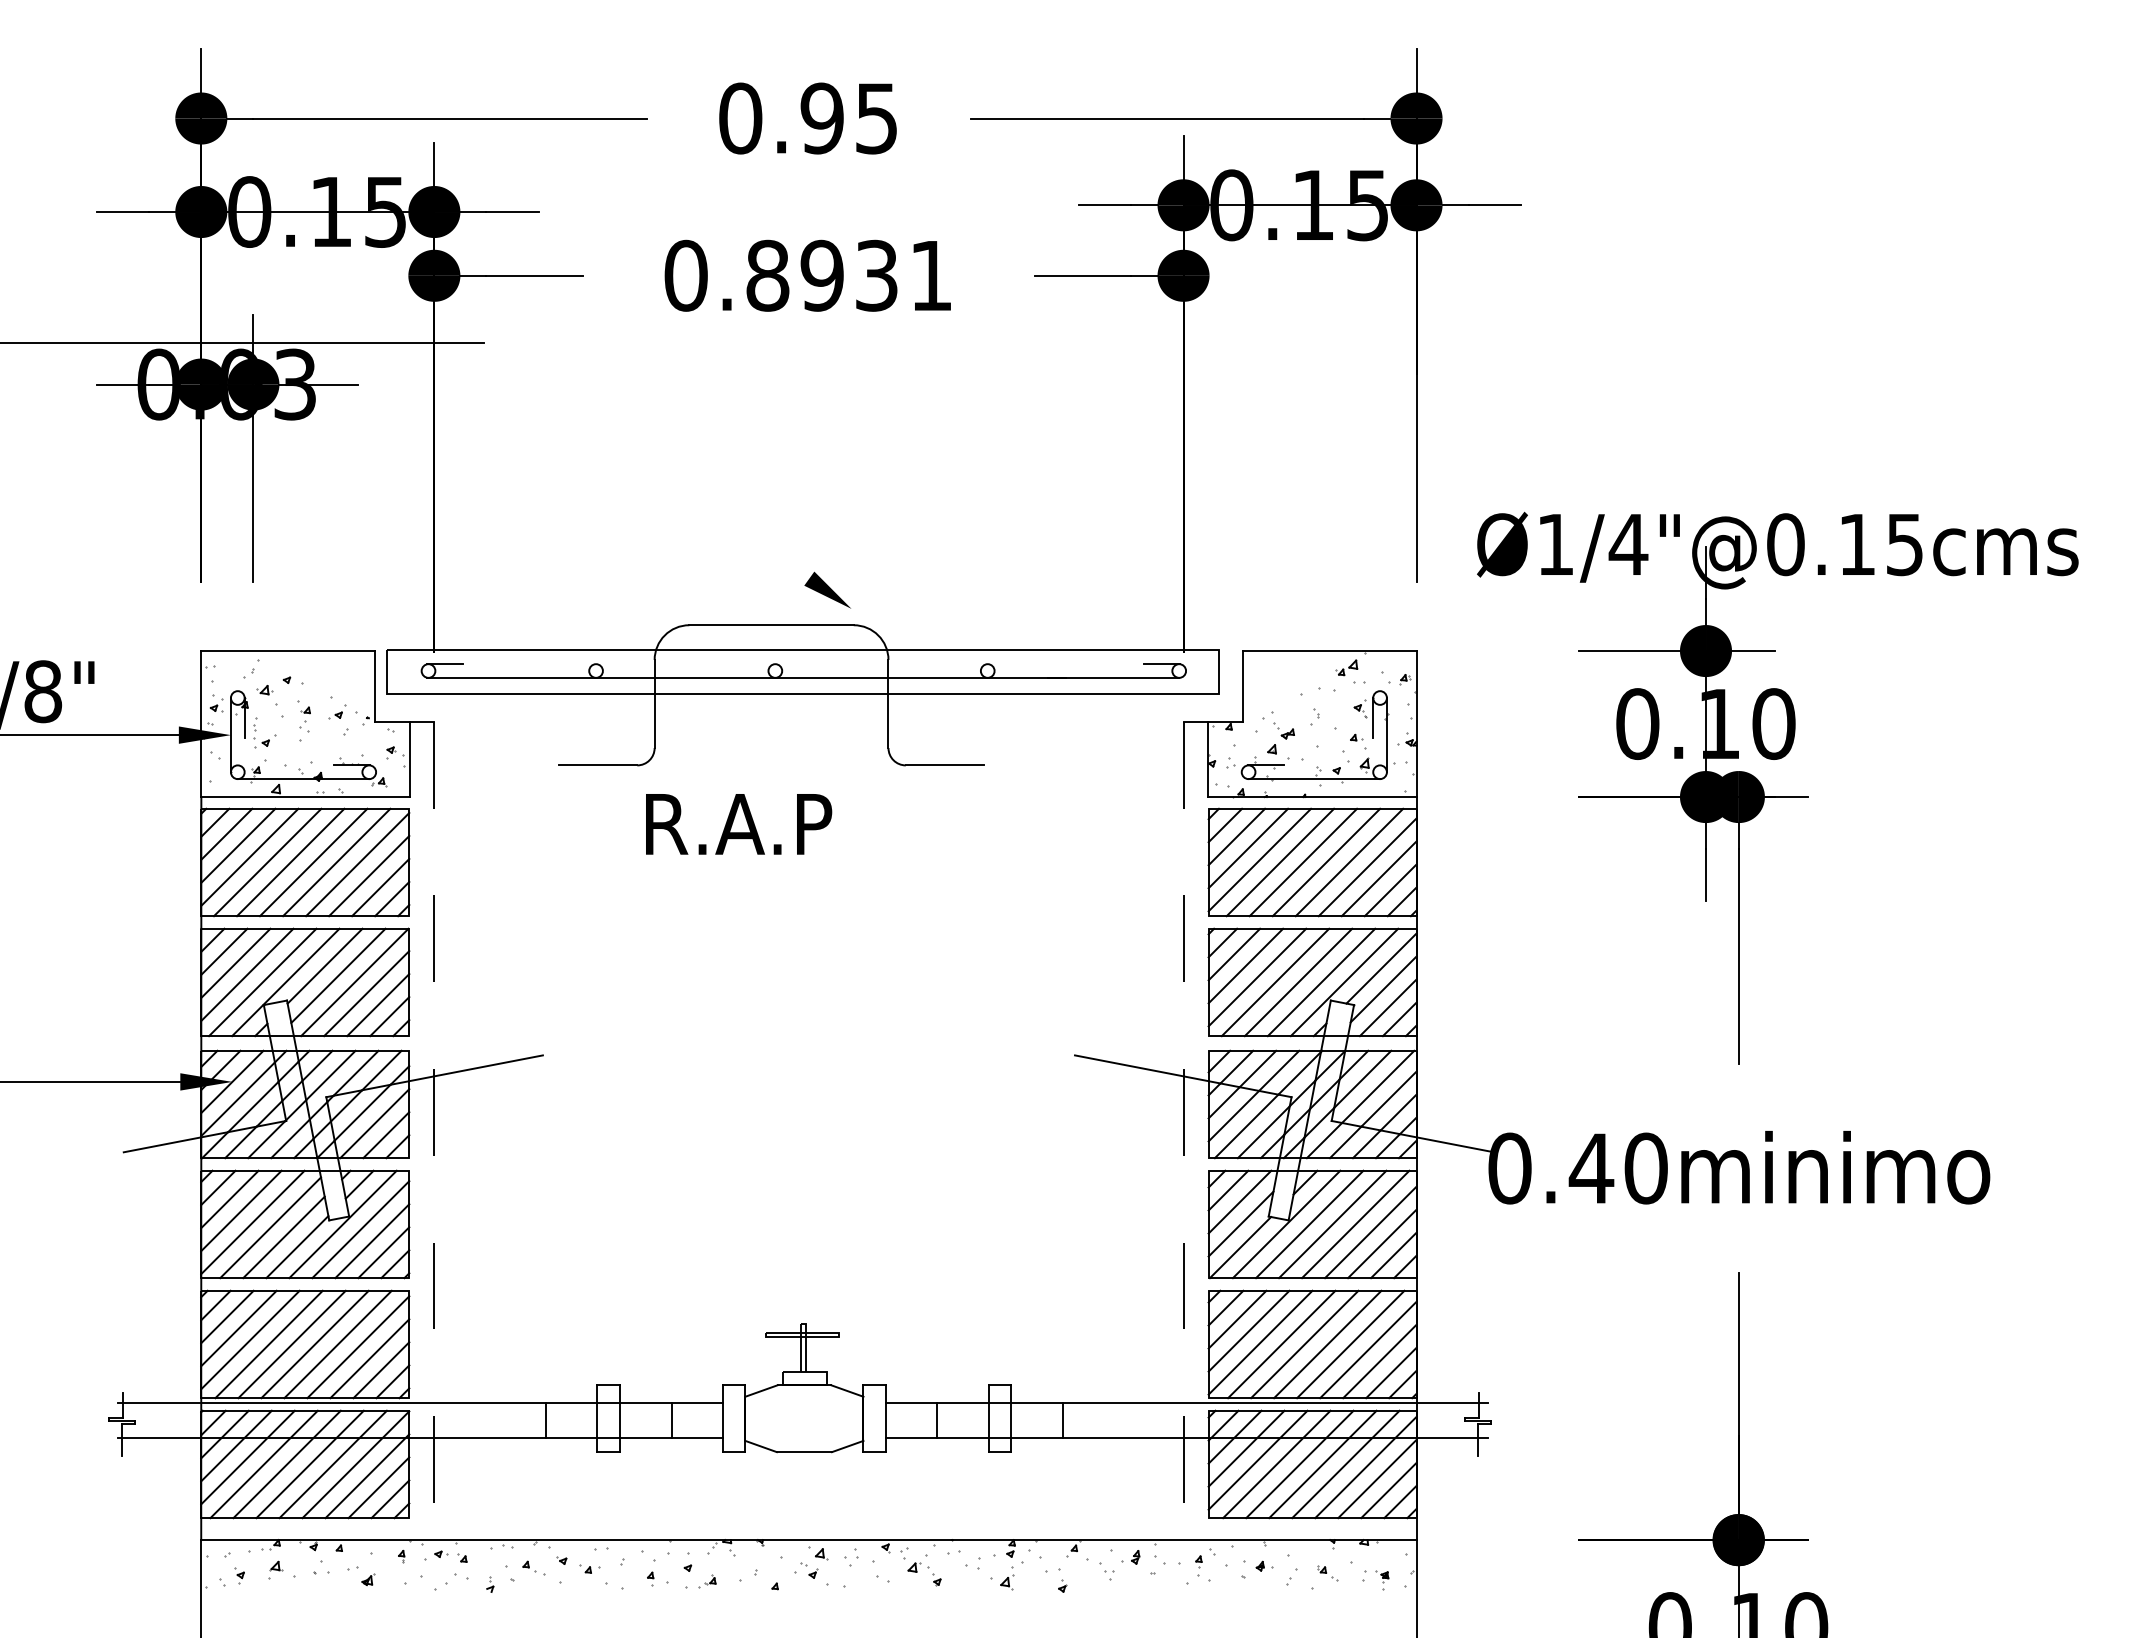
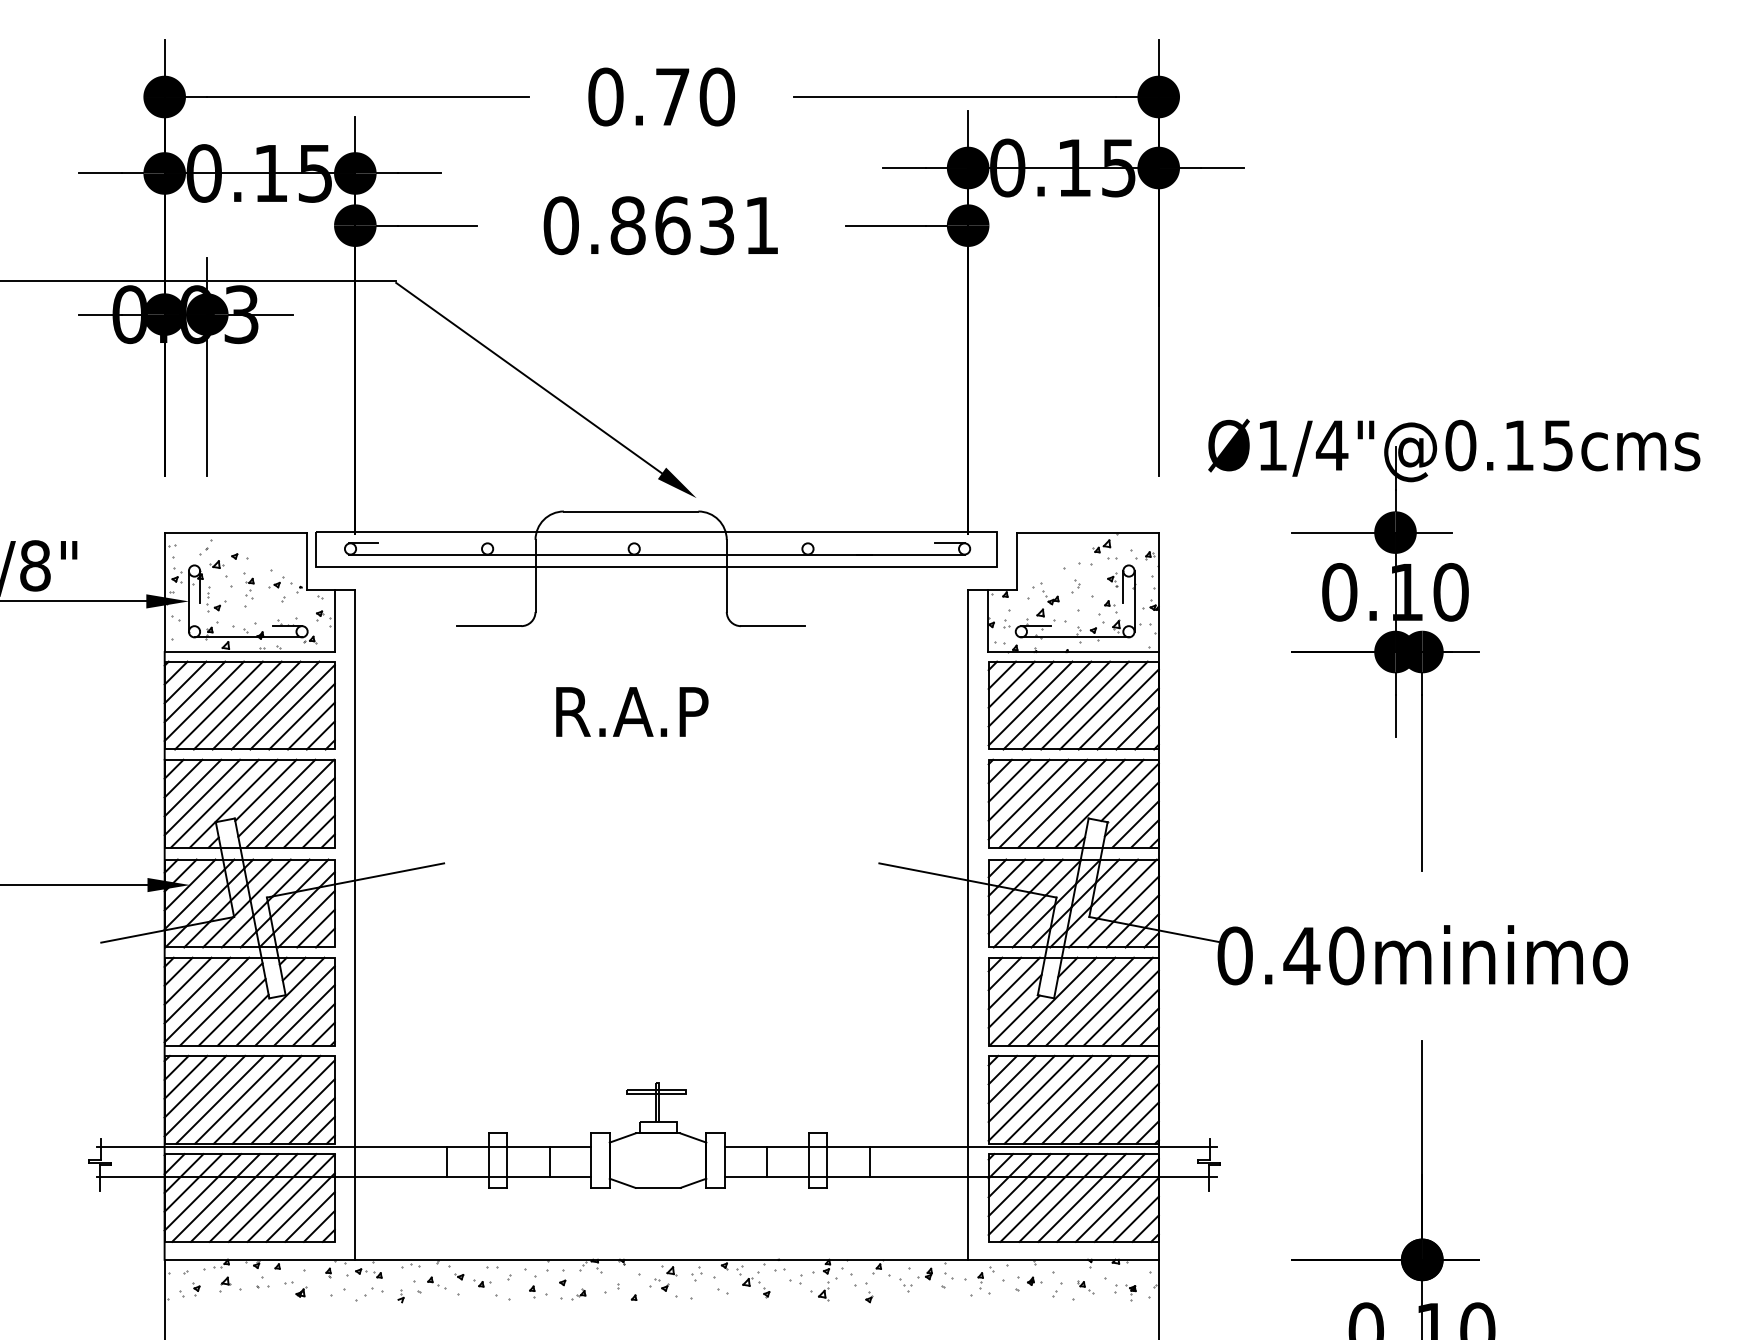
text: (849, 118) -> (694, 96), 0.95 -> 0.70
text: (822, 275) -> (672, 225), 0.8931 -> 0.8631
line: (646, 461) -> (528, 377), added
text: (739, 824) -> (632, 712), moved
line: (434, 1131) -> (355, 925), dashed -> solid
line: (1183, 1131) -> (968, 925), dashed -> solid

